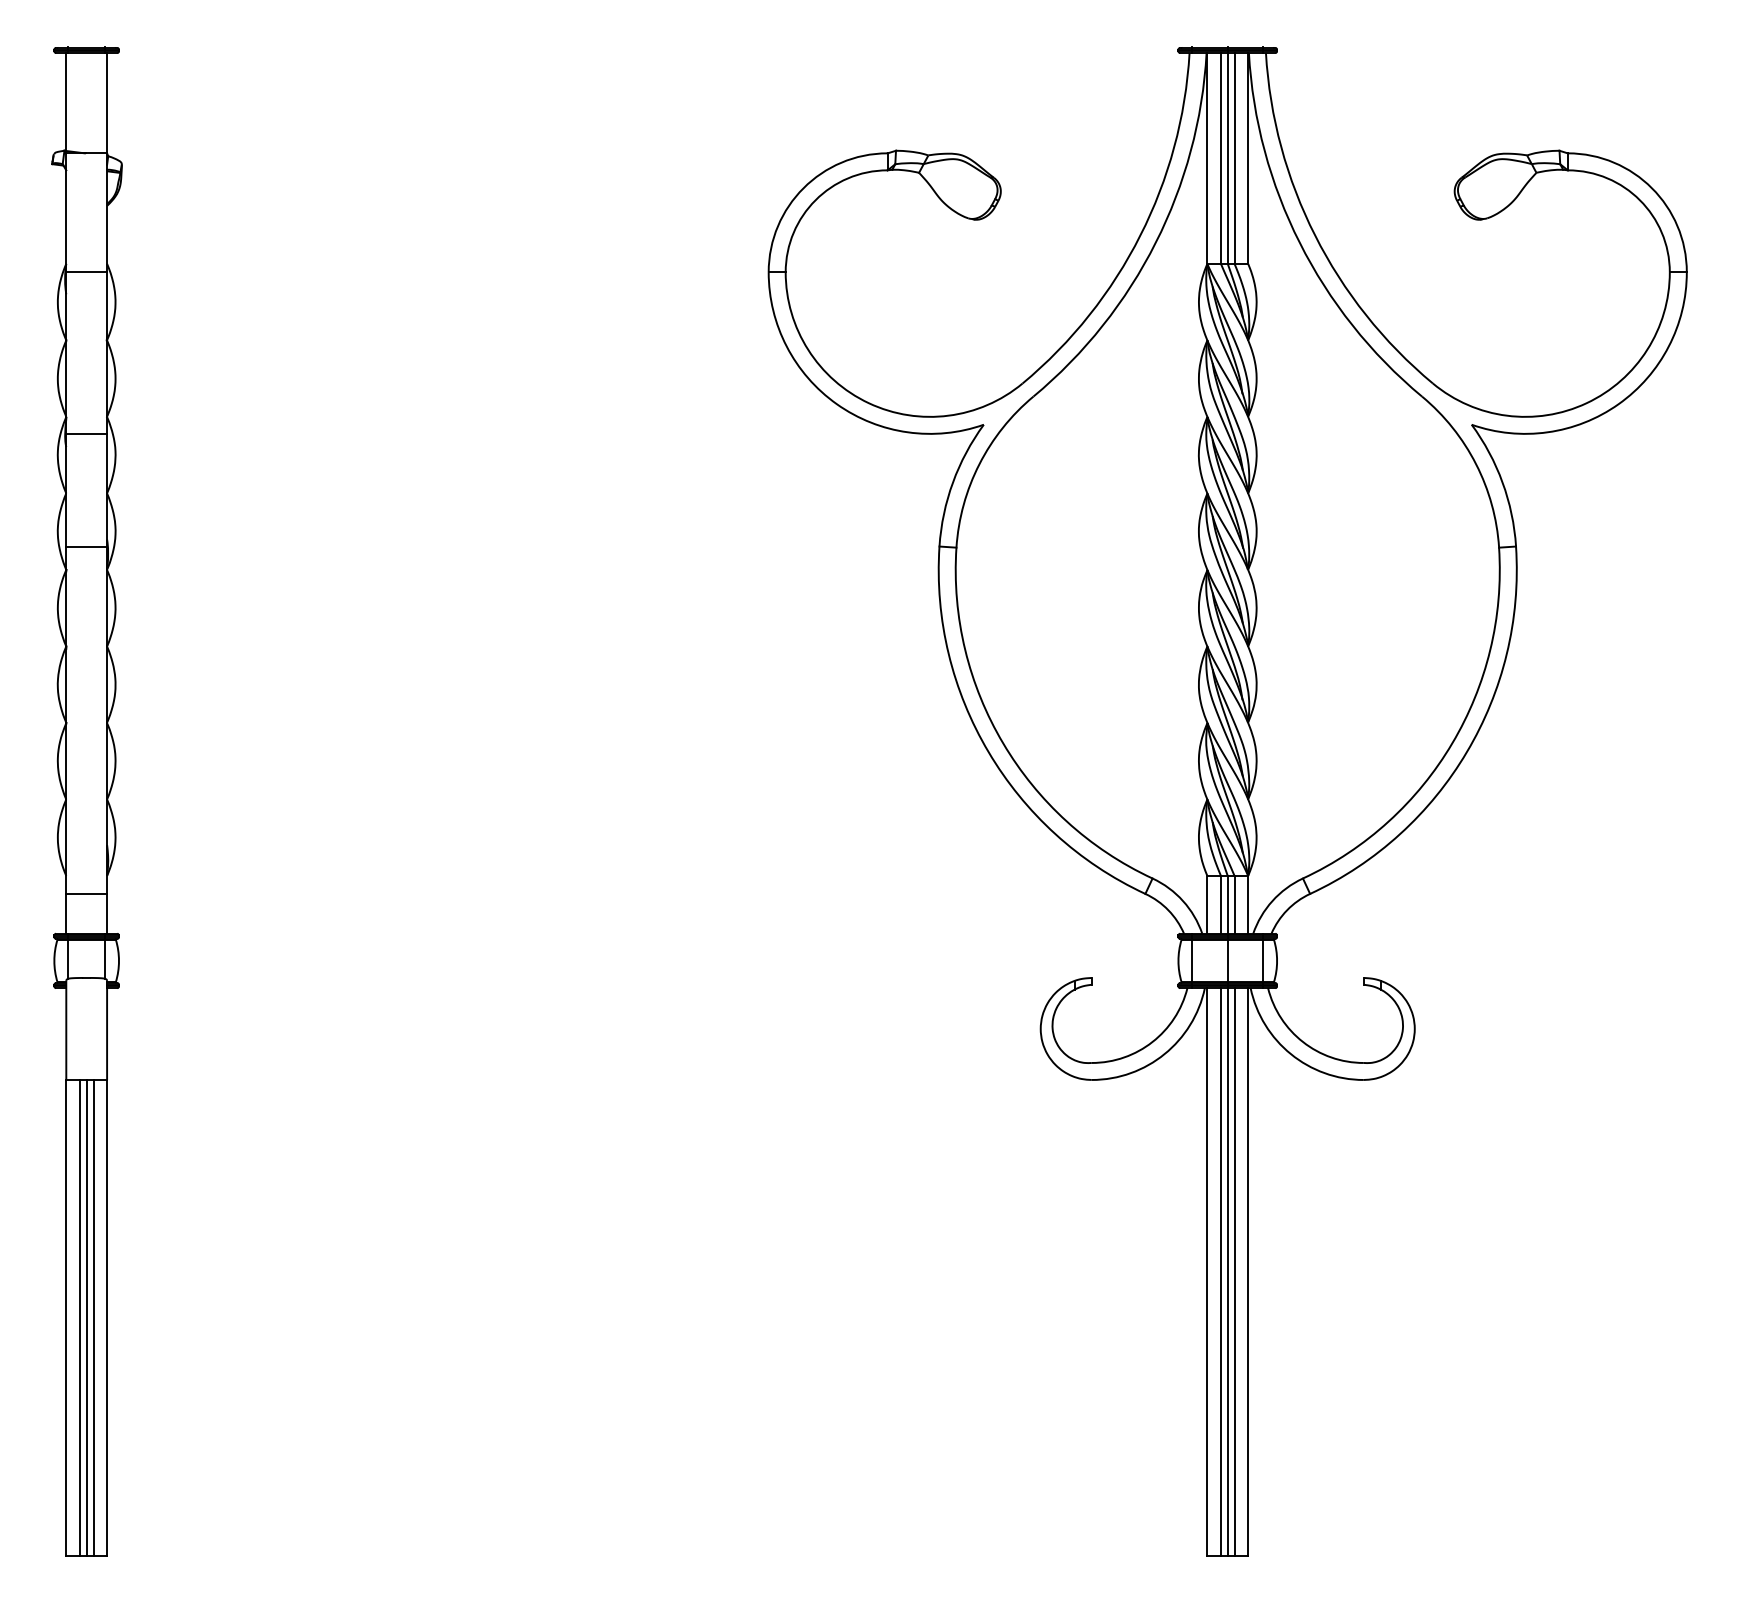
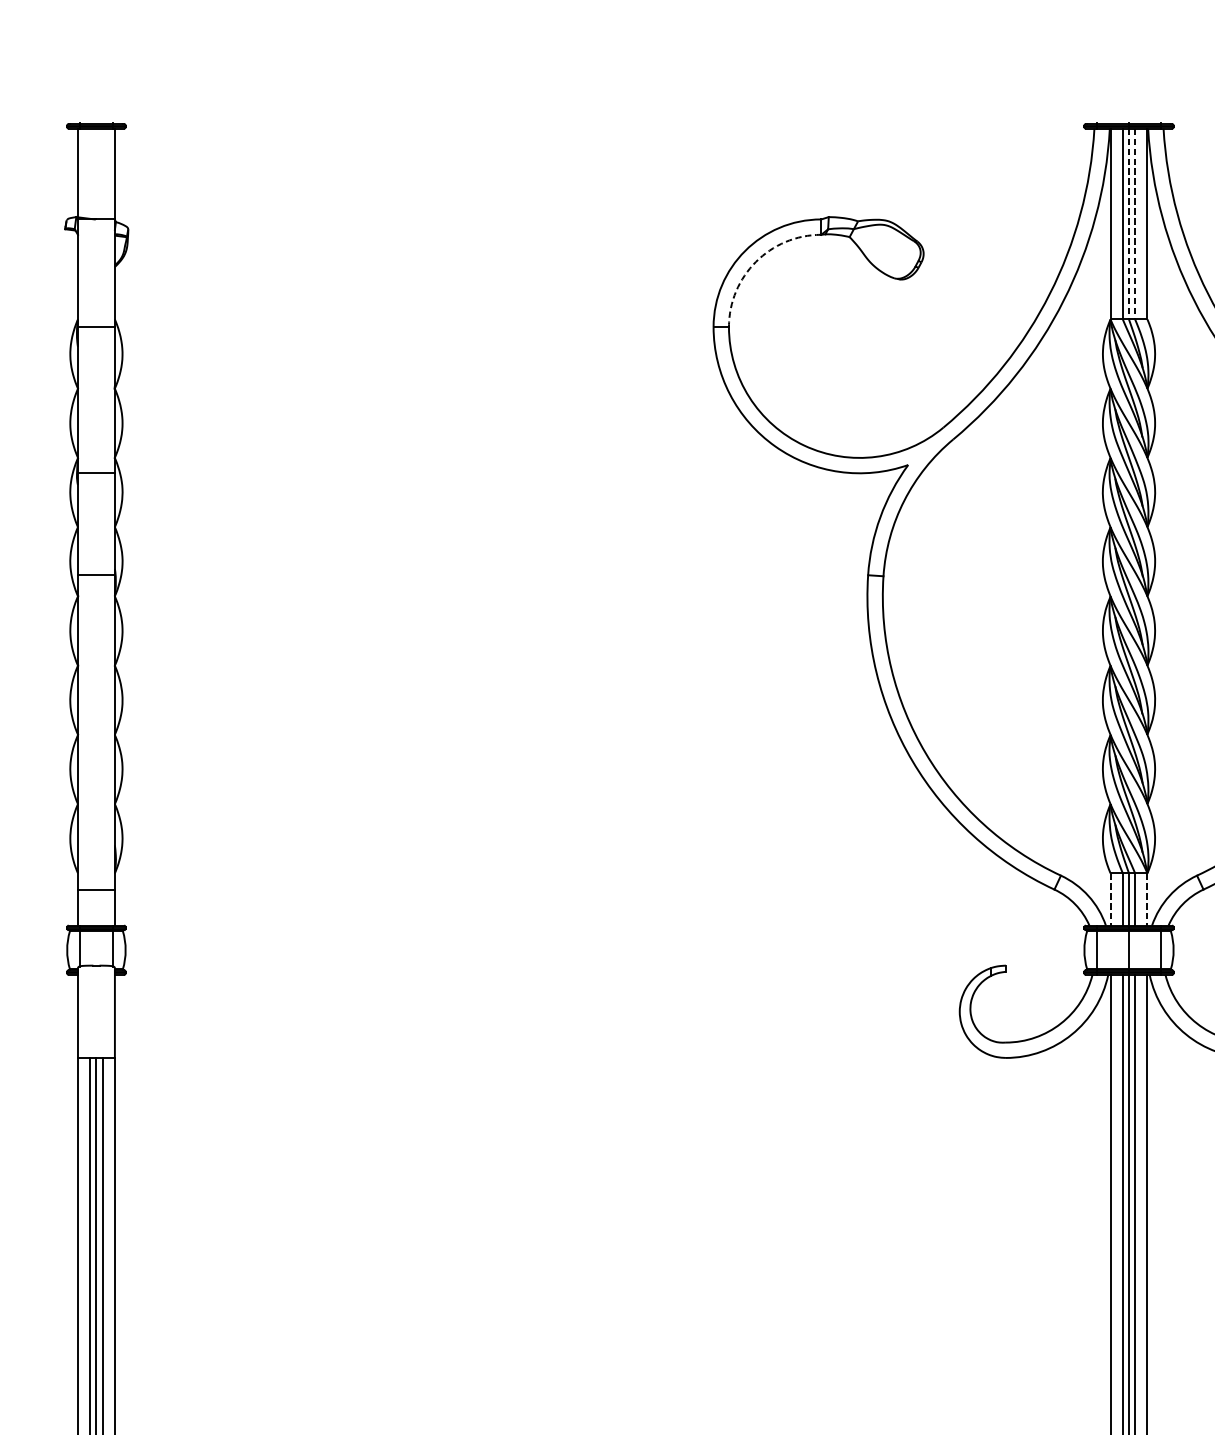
line: (1227, 158) -> (1128, 224), solid -> dashed
line: (1234, 158) -> (1135, 224), solid -> dashed
arc: (815, 200) -> (755, 262), solid -> dashed
line: (1207, 904) -> (1110, 899), solid -> dashed
line: (1248, 904) -> (1147, 899), solid -> dashed

